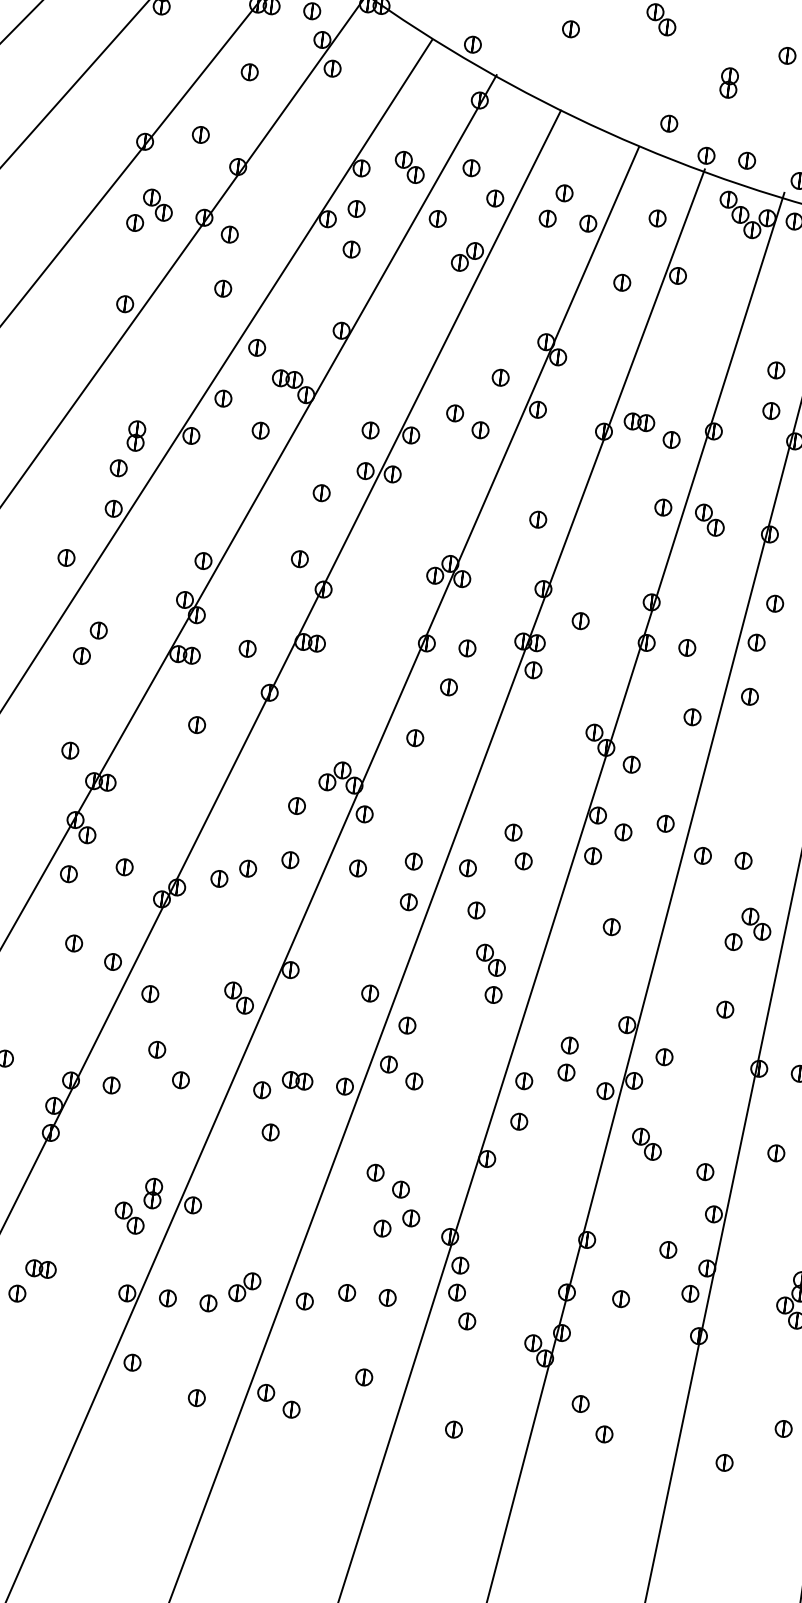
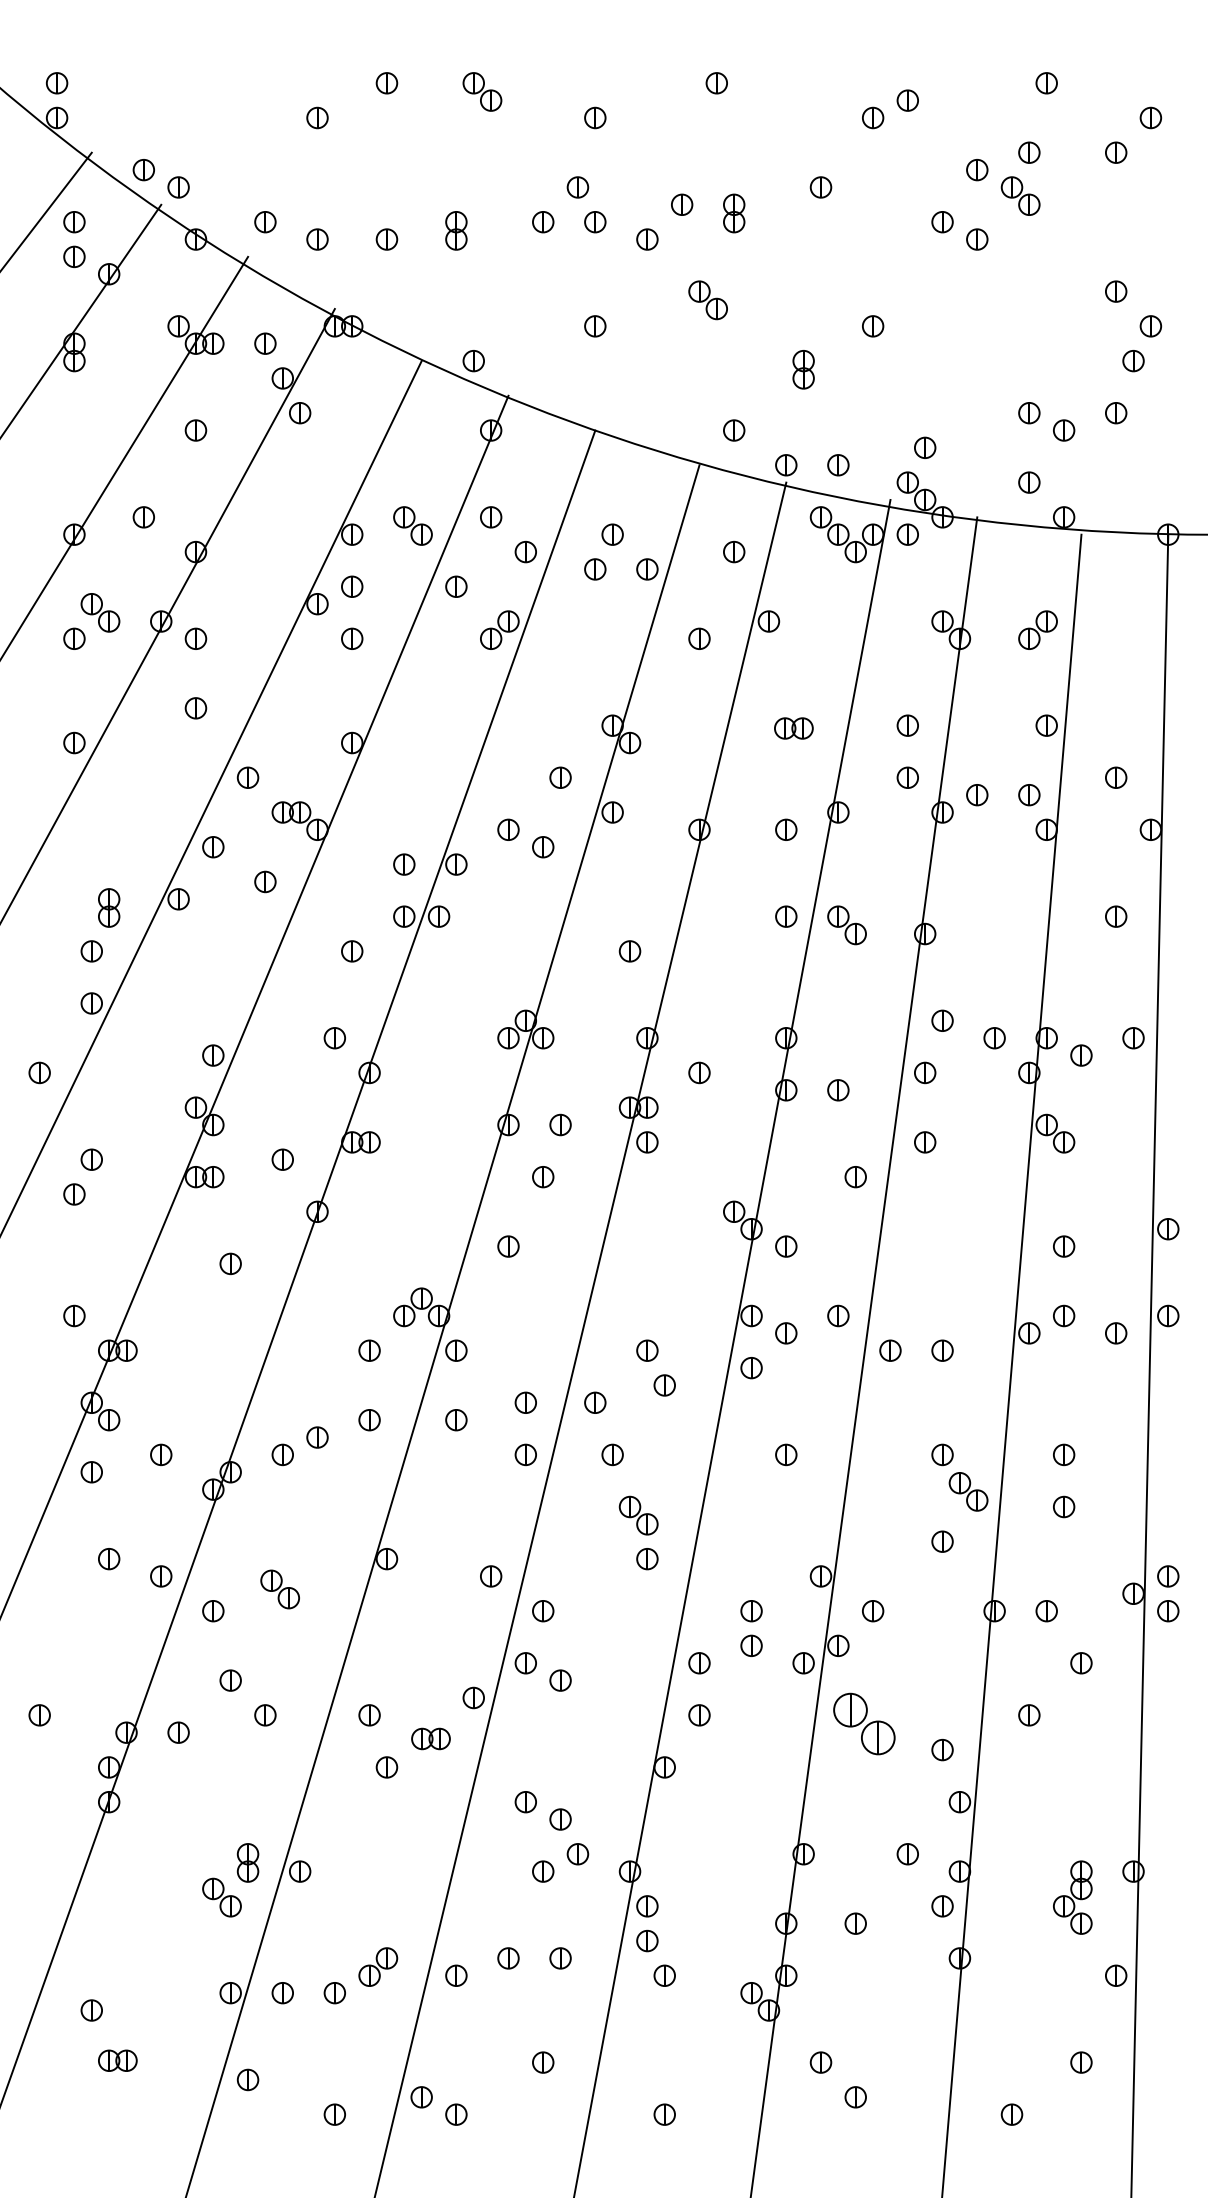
part: (639, 422) -> (793, 728), moved
part: (756, 923) -> (968, 1491), moved
part: (238, 998) -> (279, 1589), moved
part: (297, 1080) -> (430, 1738), moved
part: (647, 1143) -> (864, 1723), size x1.6
part: (40, 1268) -> (117, 2060), moved

